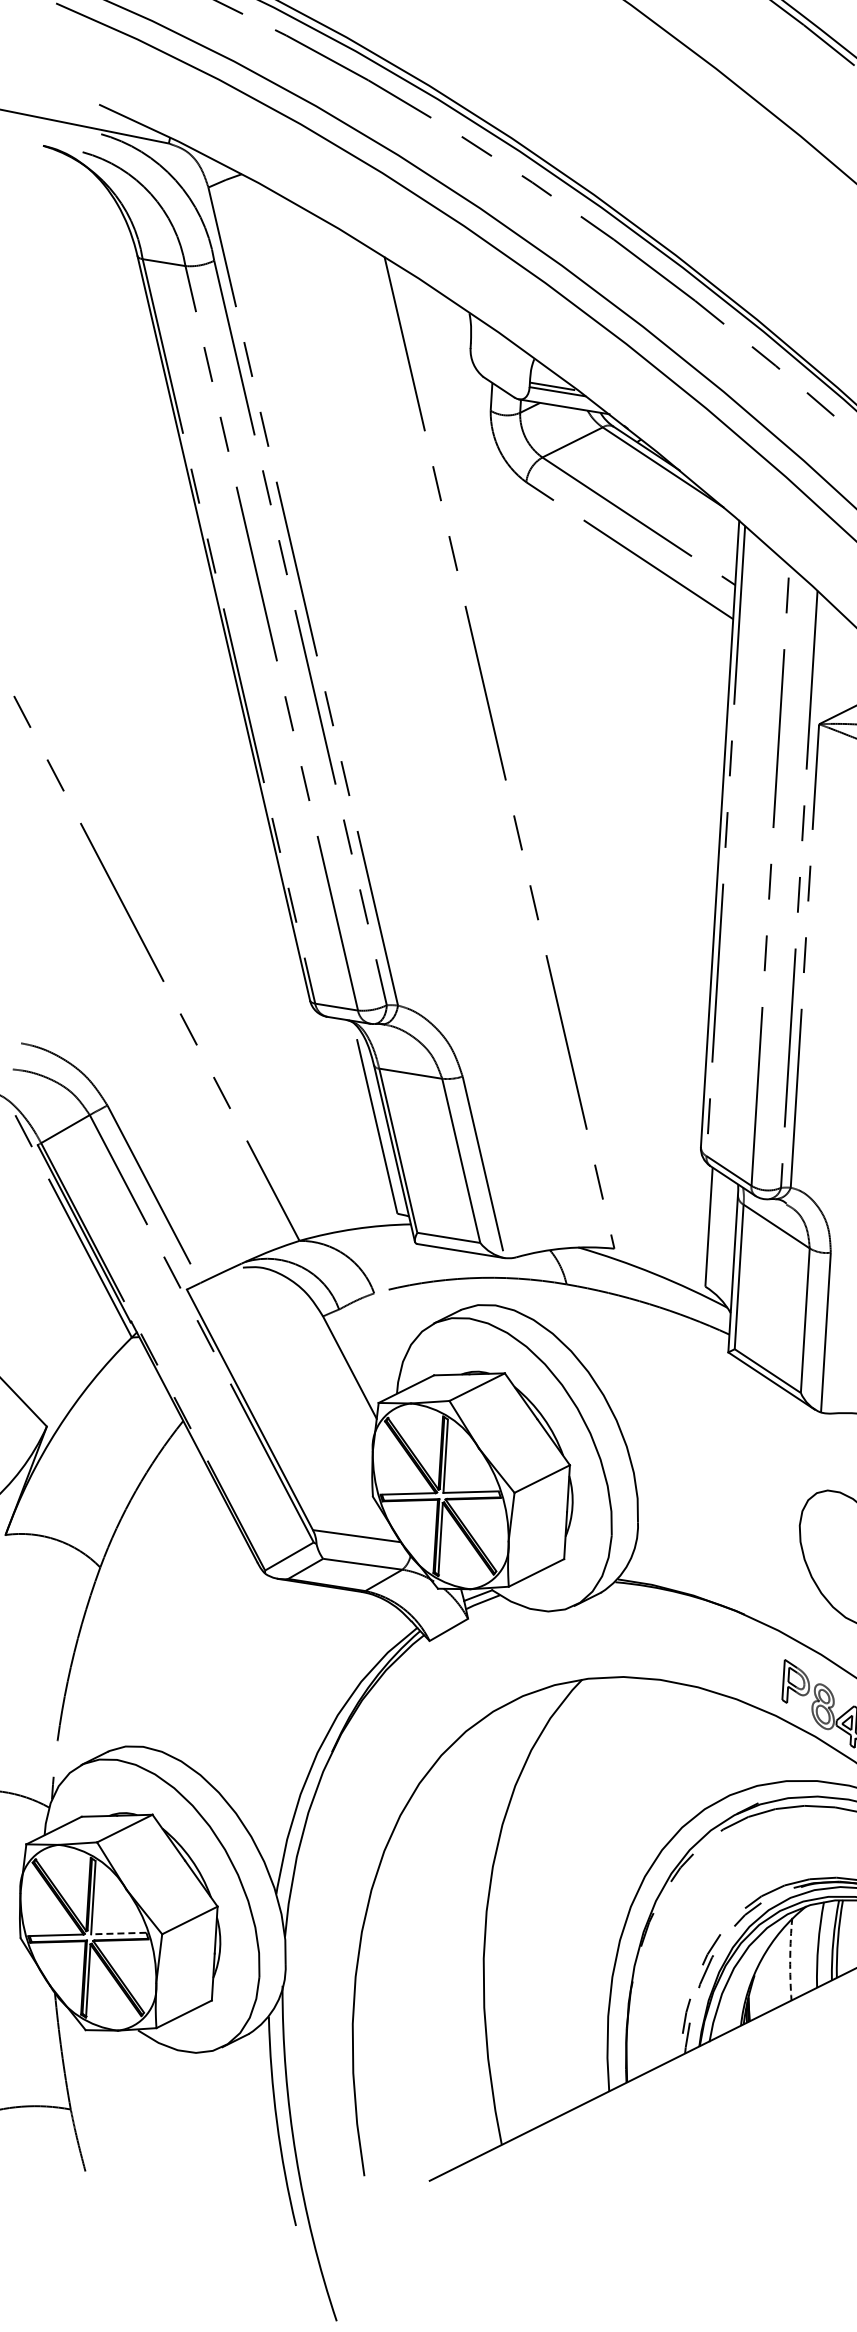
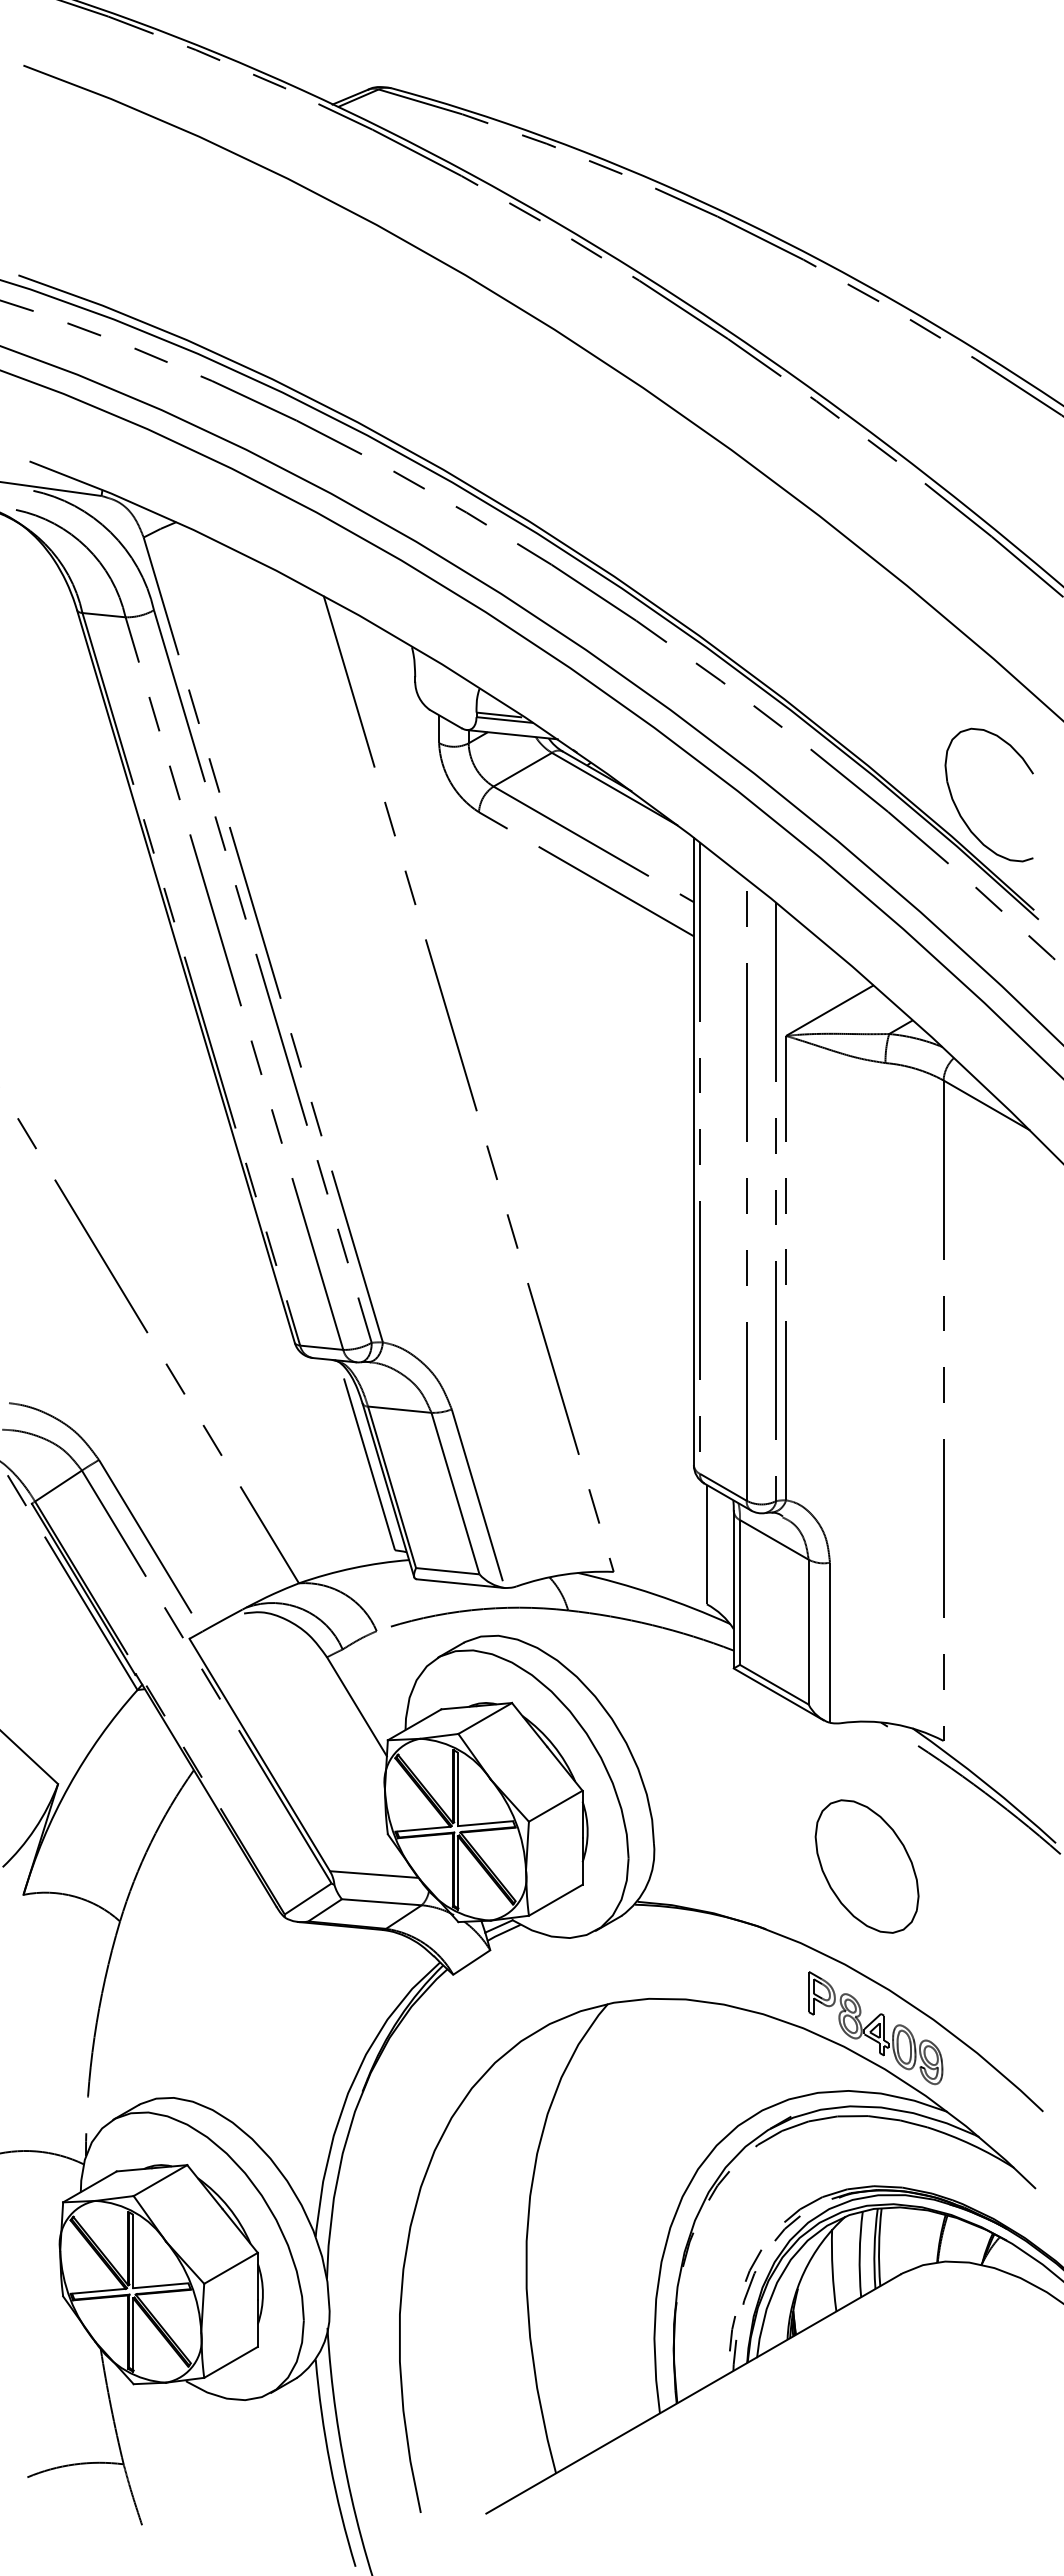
line: (118, 1933) -> (160, 2285), dashed -> solid
arc: (790, 1959) -> (832, 2270), dashed -> solid

